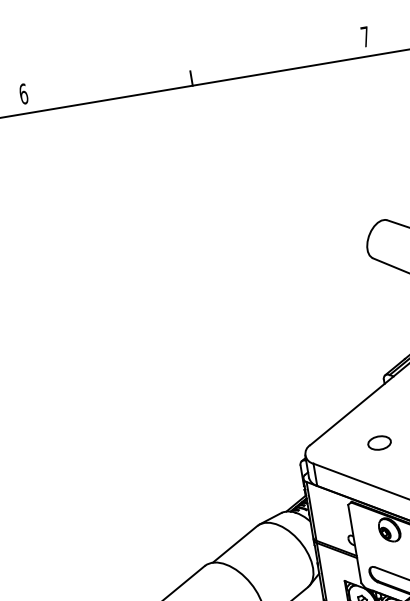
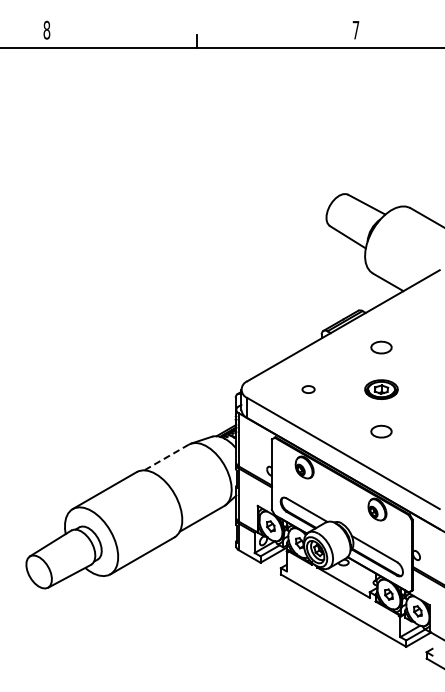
text: (23, 93) -> (46, 29), 6 -> 8
part: (379, 442) -> (308, 389), size x0.6
line: (234, 544) -> (166, 457), solid -> dashed

